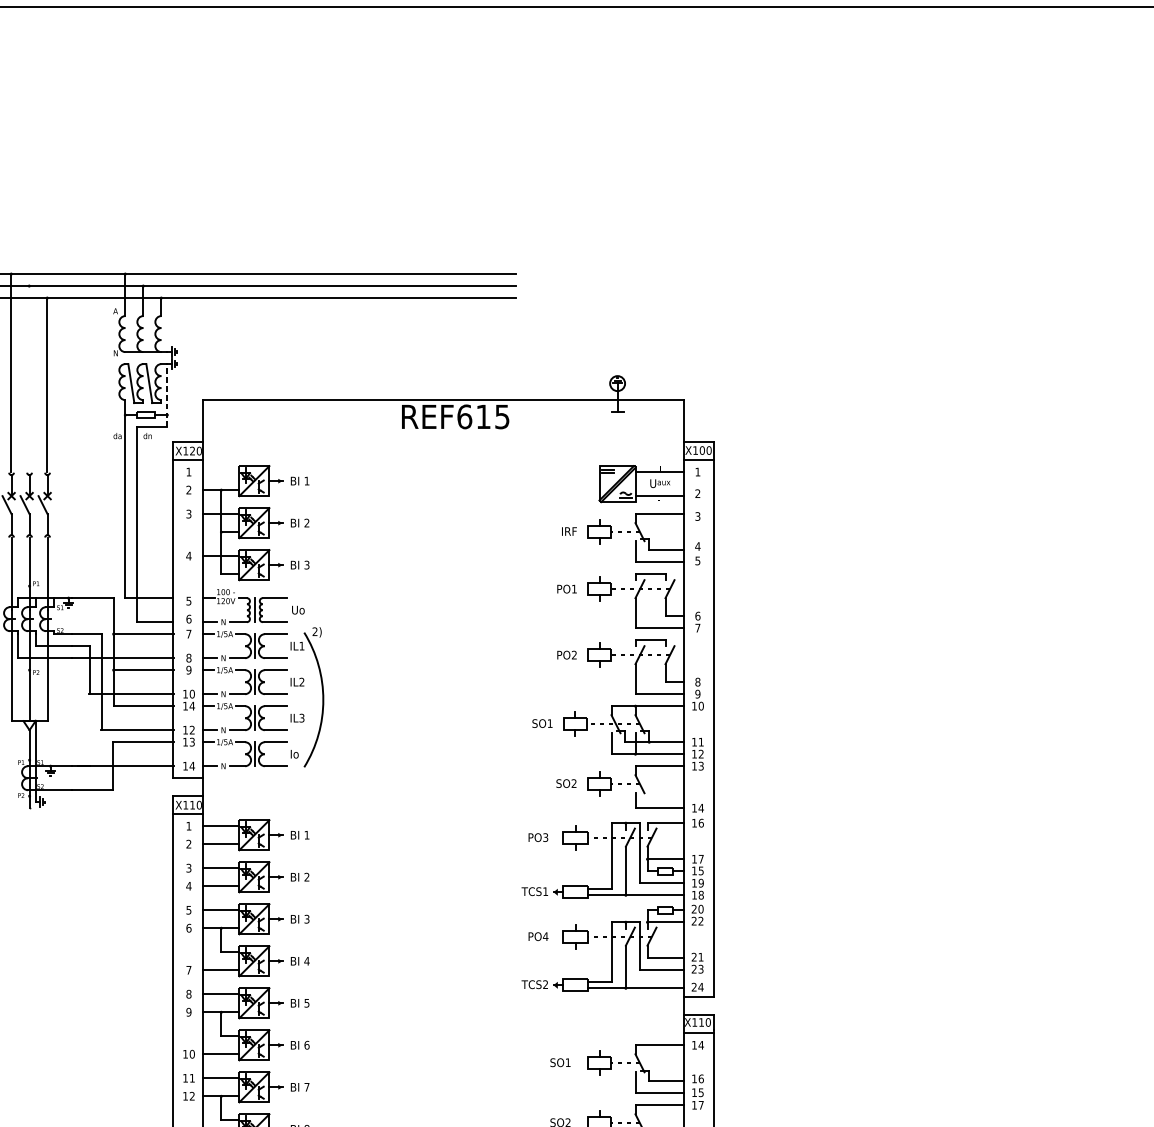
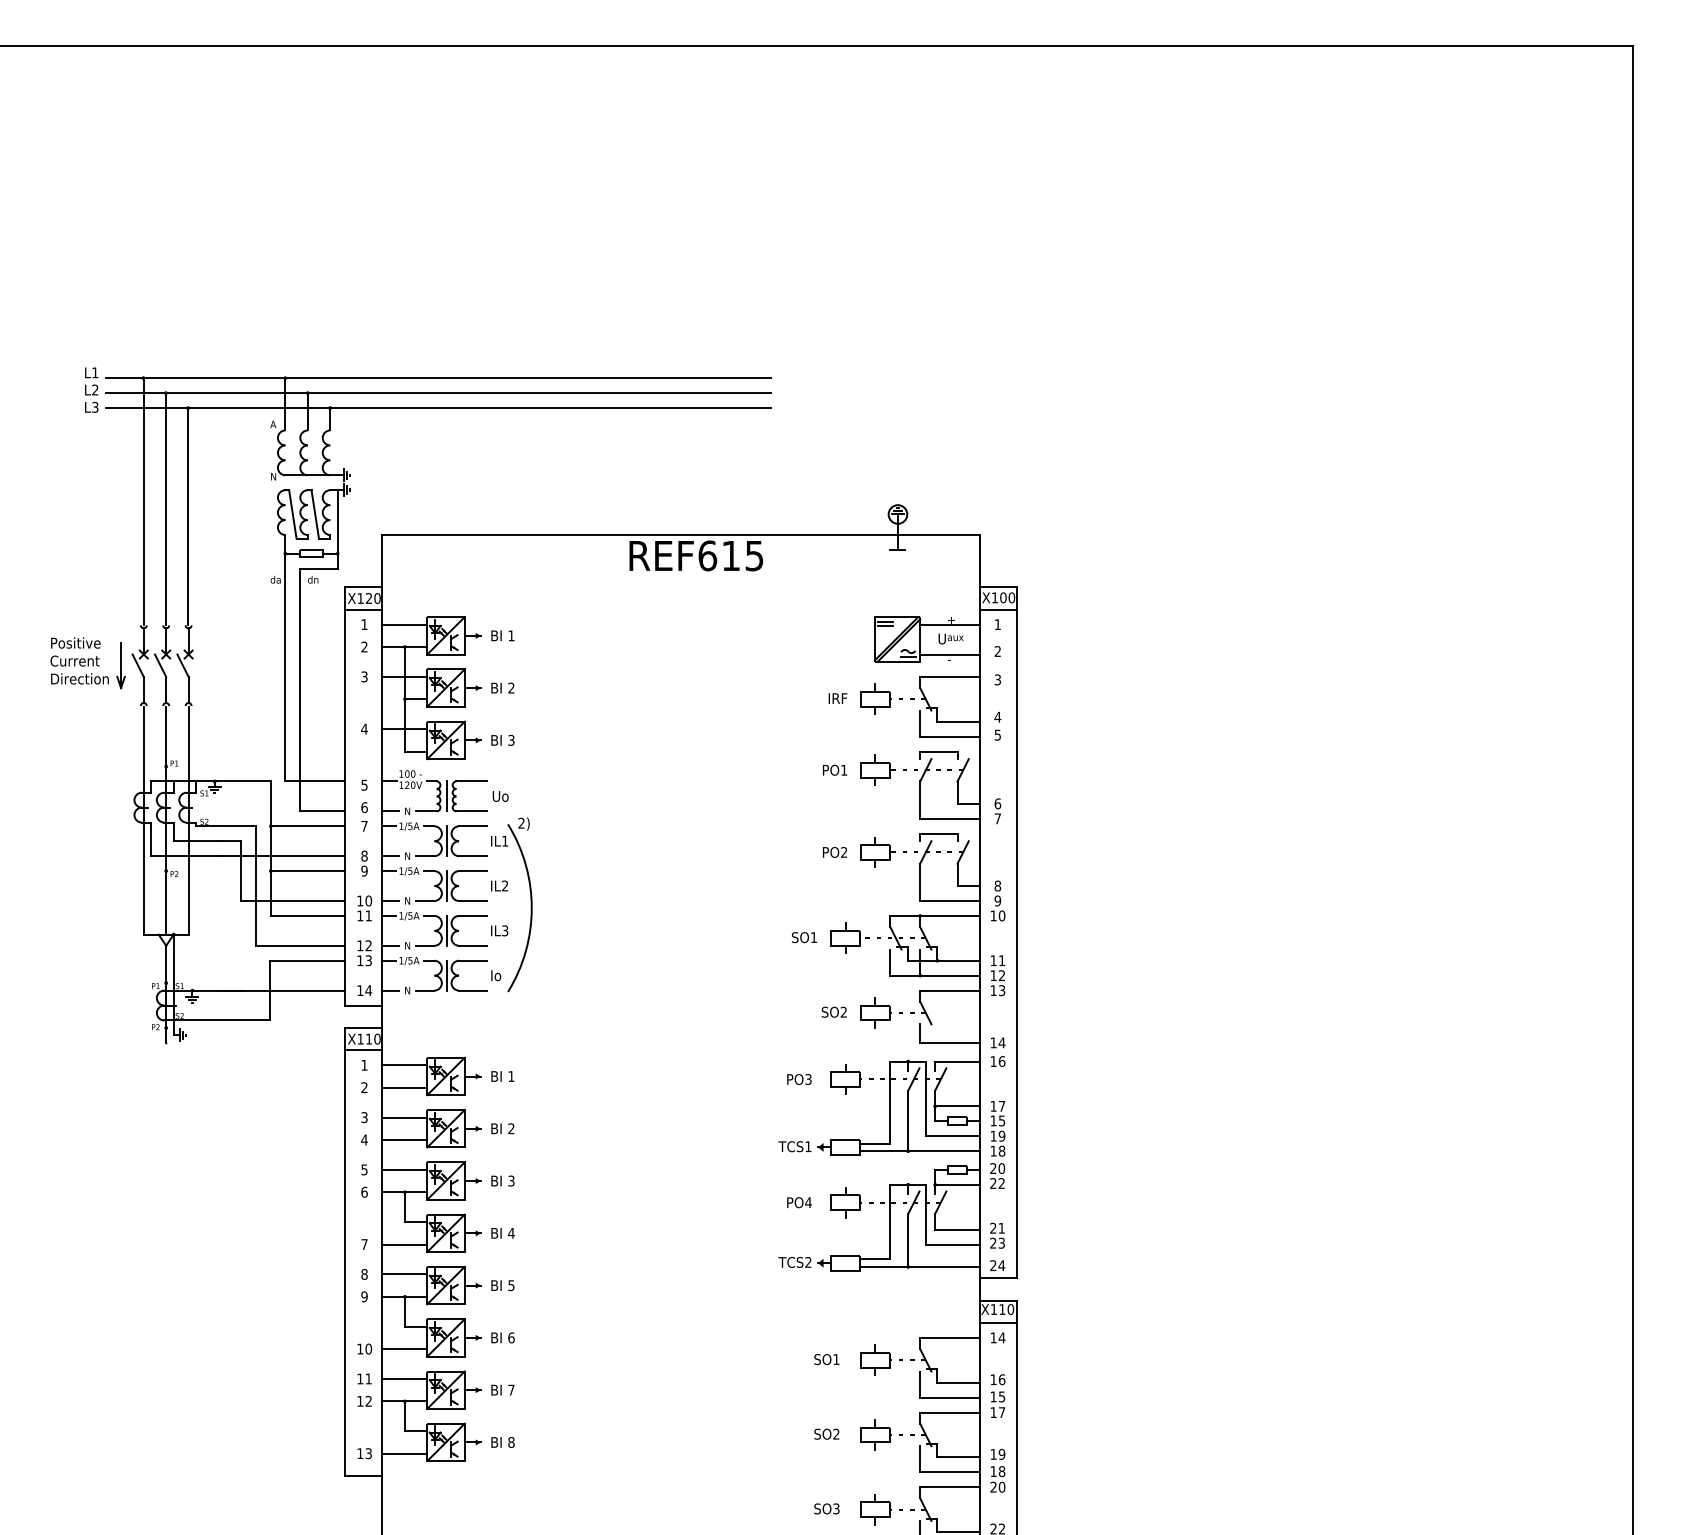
line: (29, 378) -> (165, 508), added
line: (167, 394) -> (337, 528), dashed -> solid
line: (221, 472) -> (404, 624), added
text: (192, 705) -> (368, 915), 14 -> 11

